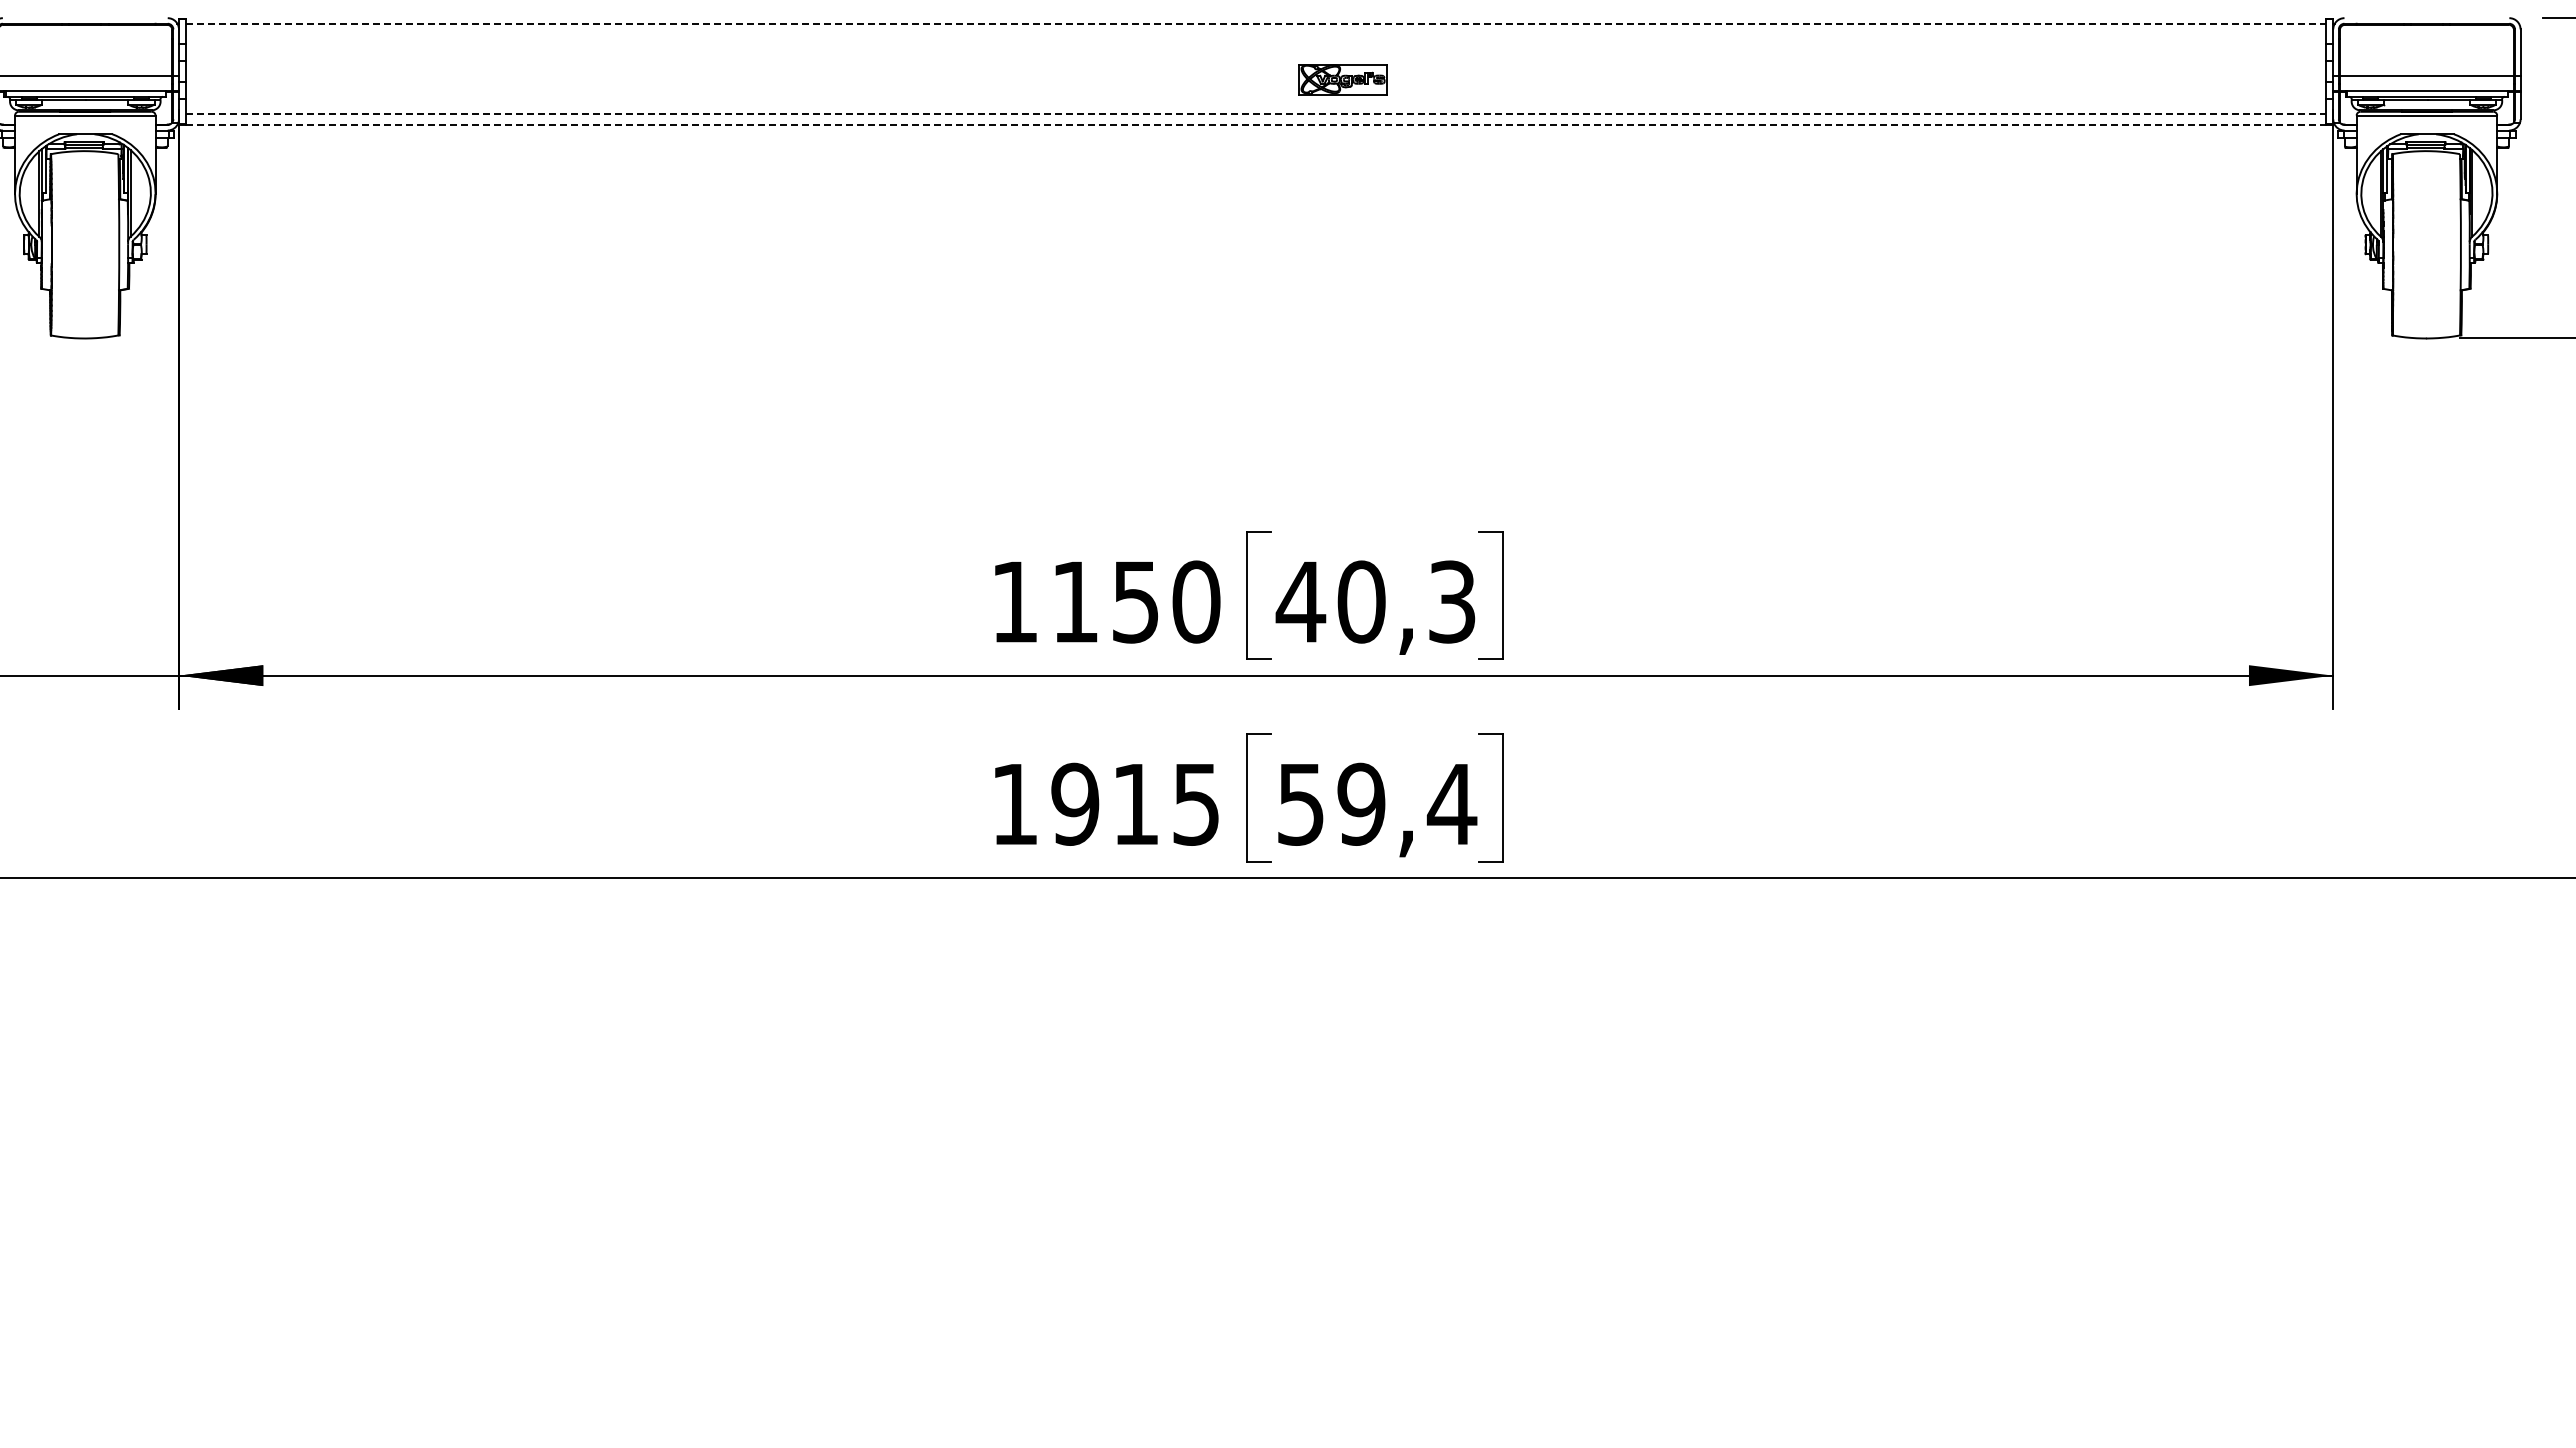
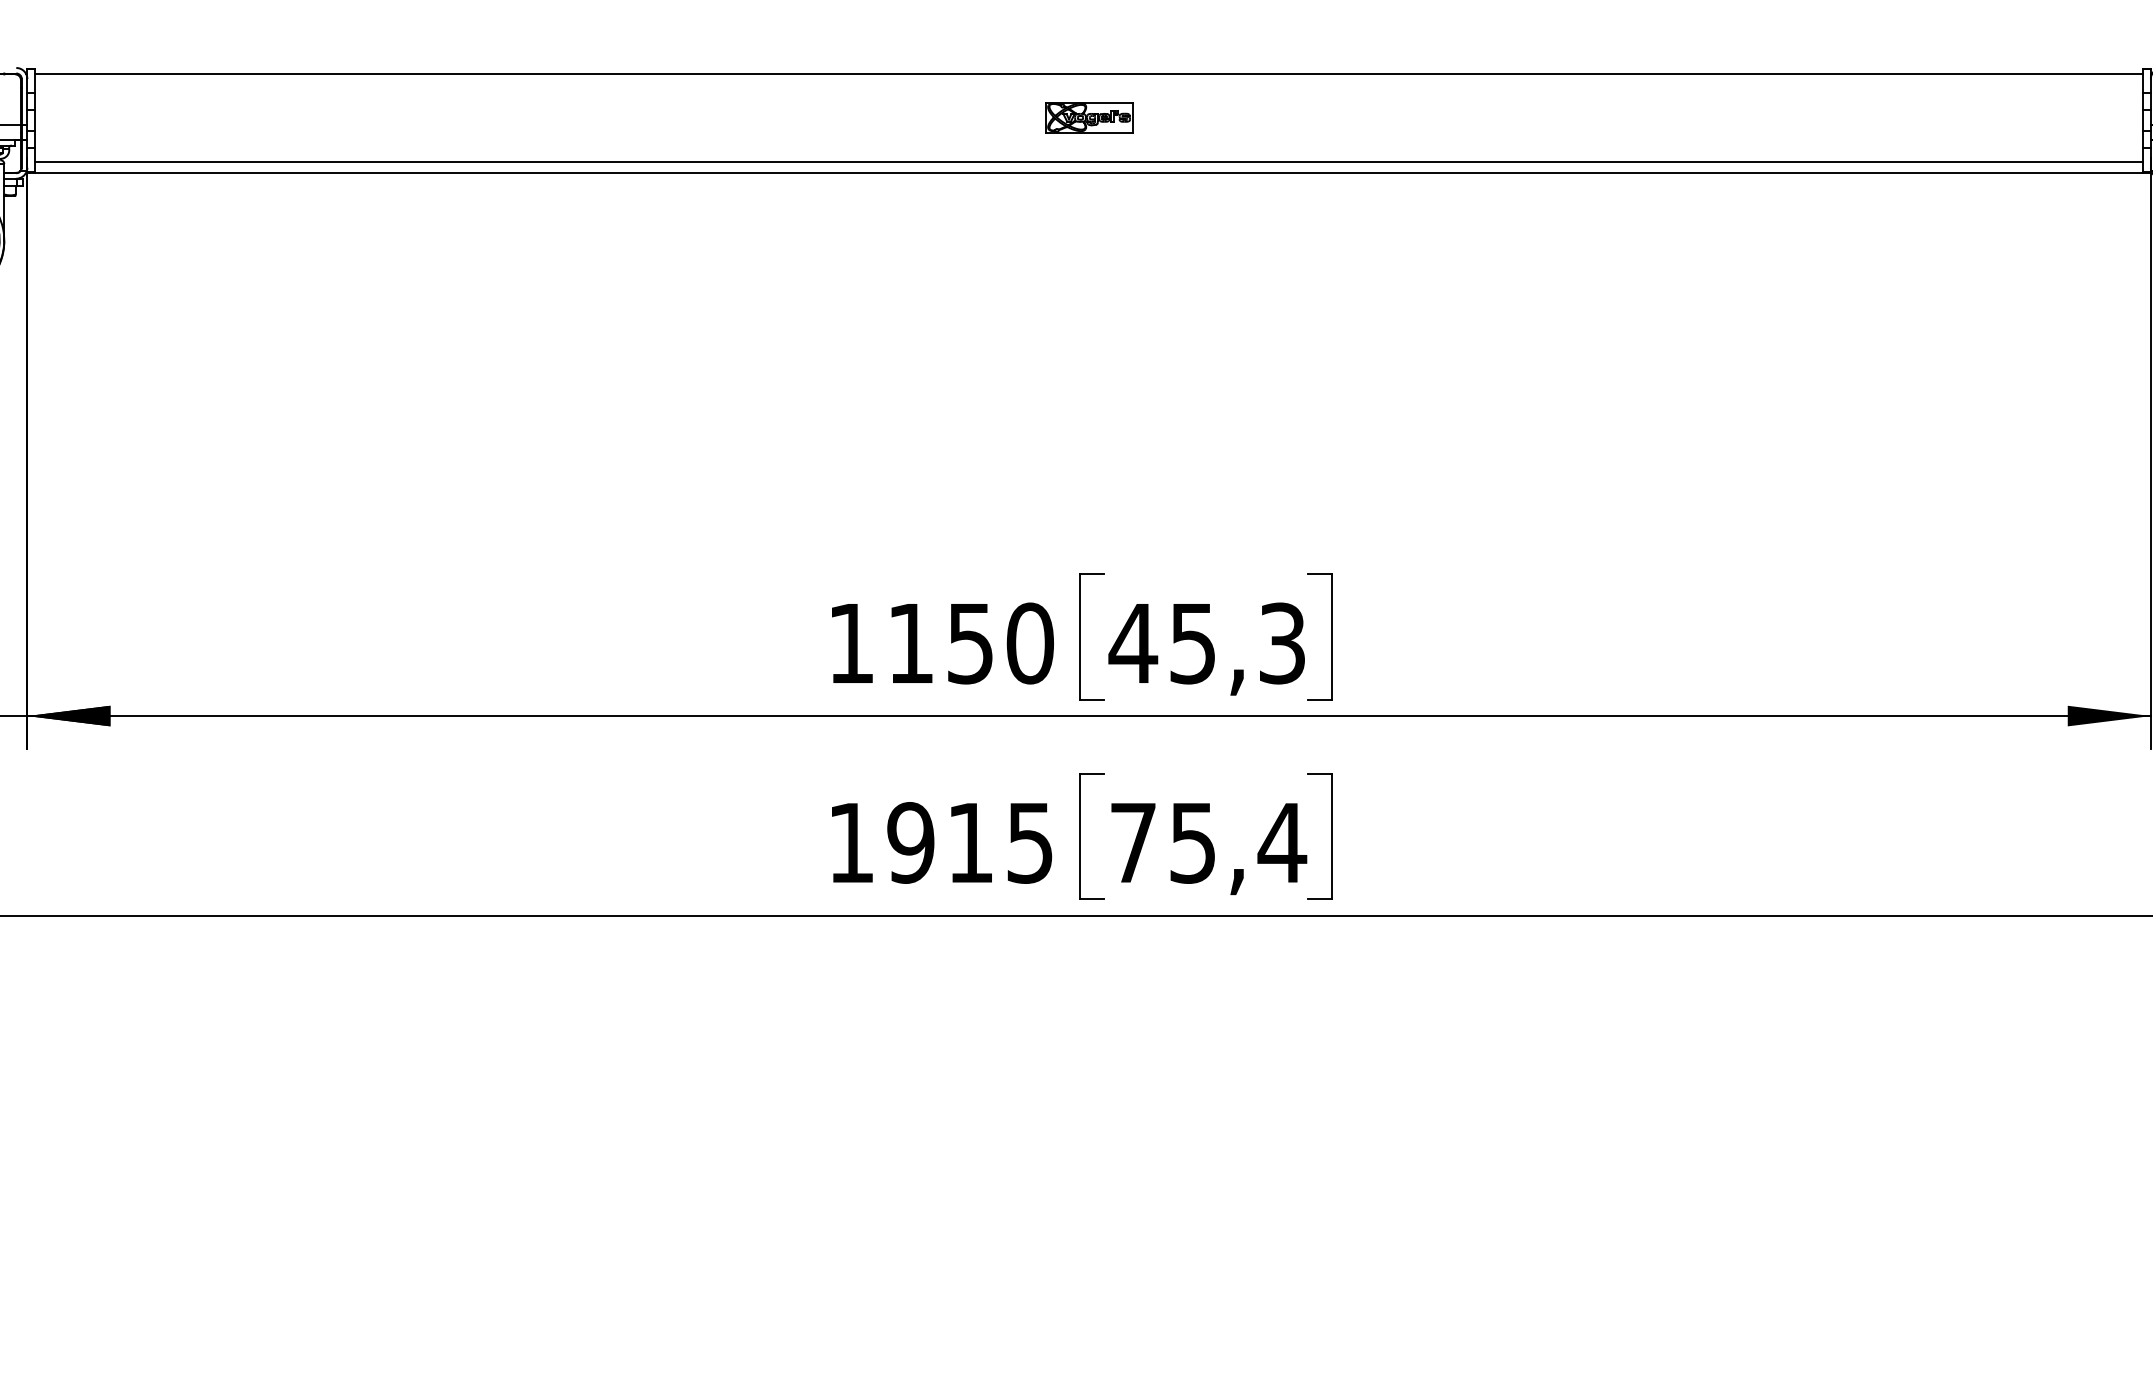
line: (1256, 23) -> (1089, 73), dashed -> solid
part: (1342, 79) -> (1088, 117), moved
line: (1256, 113) -> (1089, 161), dashed -> solid
line: (1256, 124) -> (1089, 172), dashed -> solid
text: (1361, 601) -> (1192, 642), 40,3 -> 45,3
text: (1331, 803) -> (1163, 842), 59,4 -> 75,4

